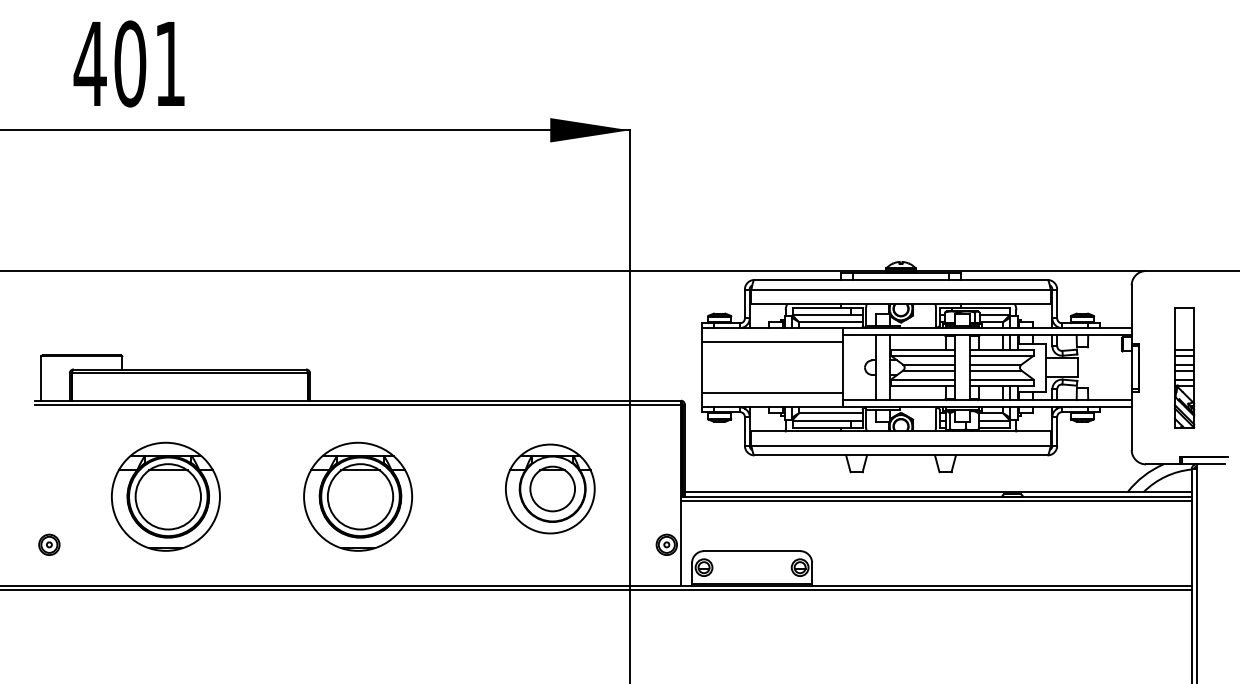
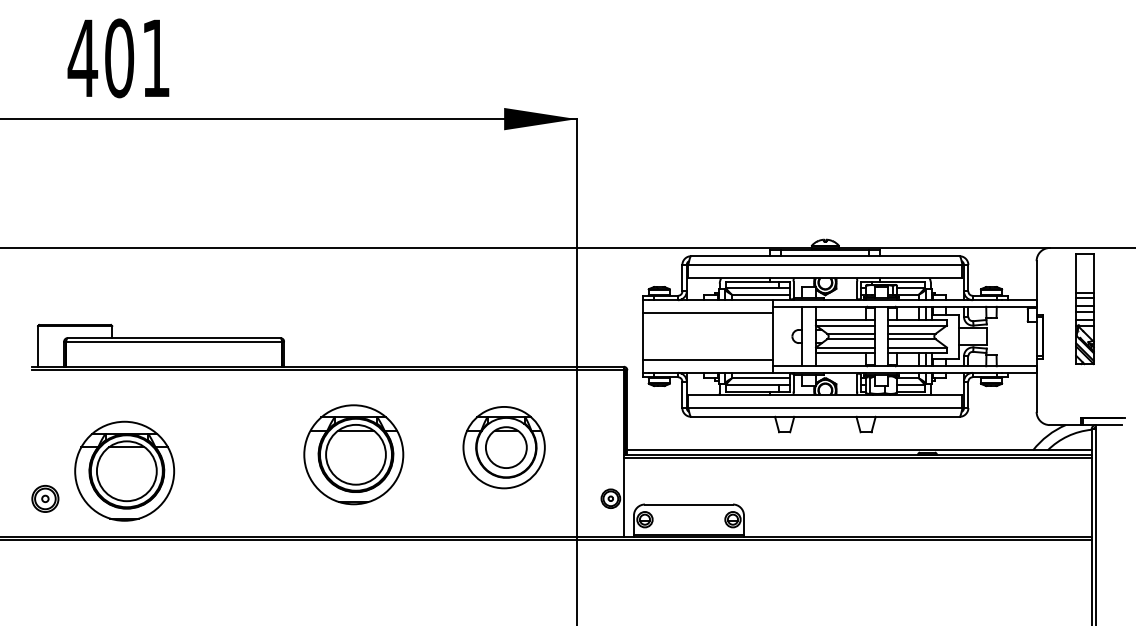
part: (1184, 367) -> (1084, 308), moved
part: (165, 496) -> (124, 470), moved
part: (358, 496) -> (354, 454), moved
part: (49, 544) -> (45, 498), size x1.4

